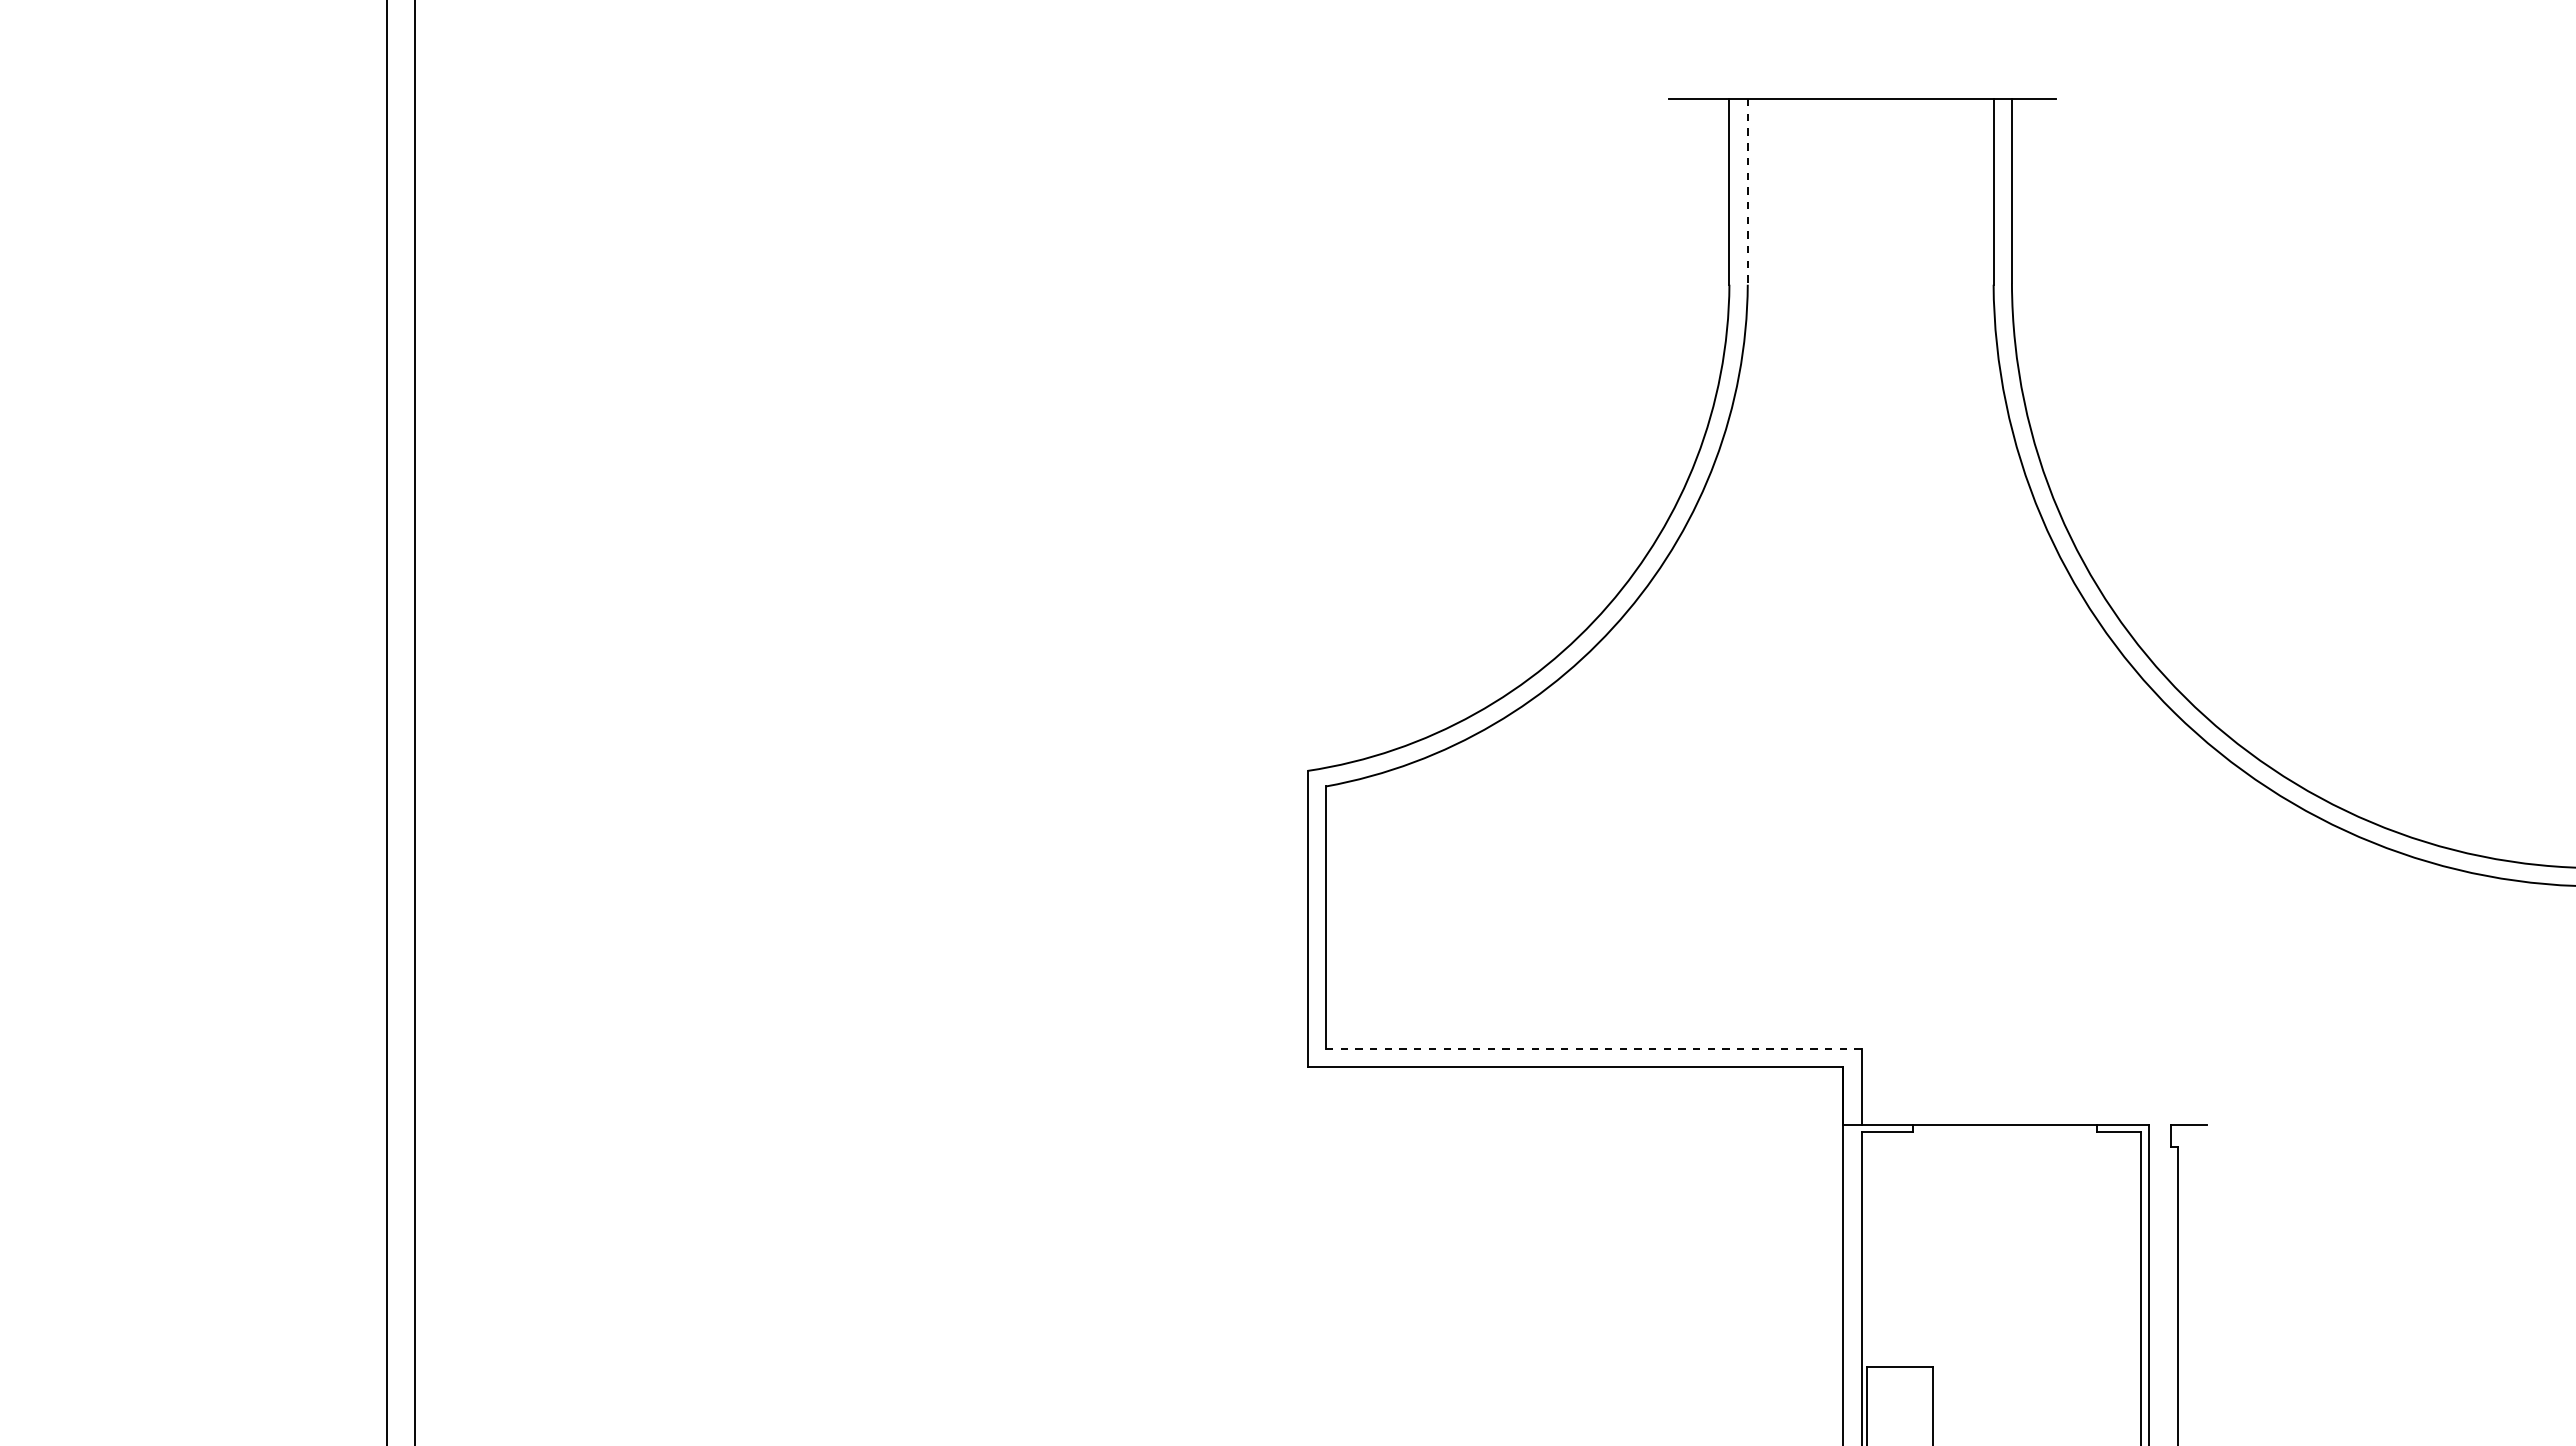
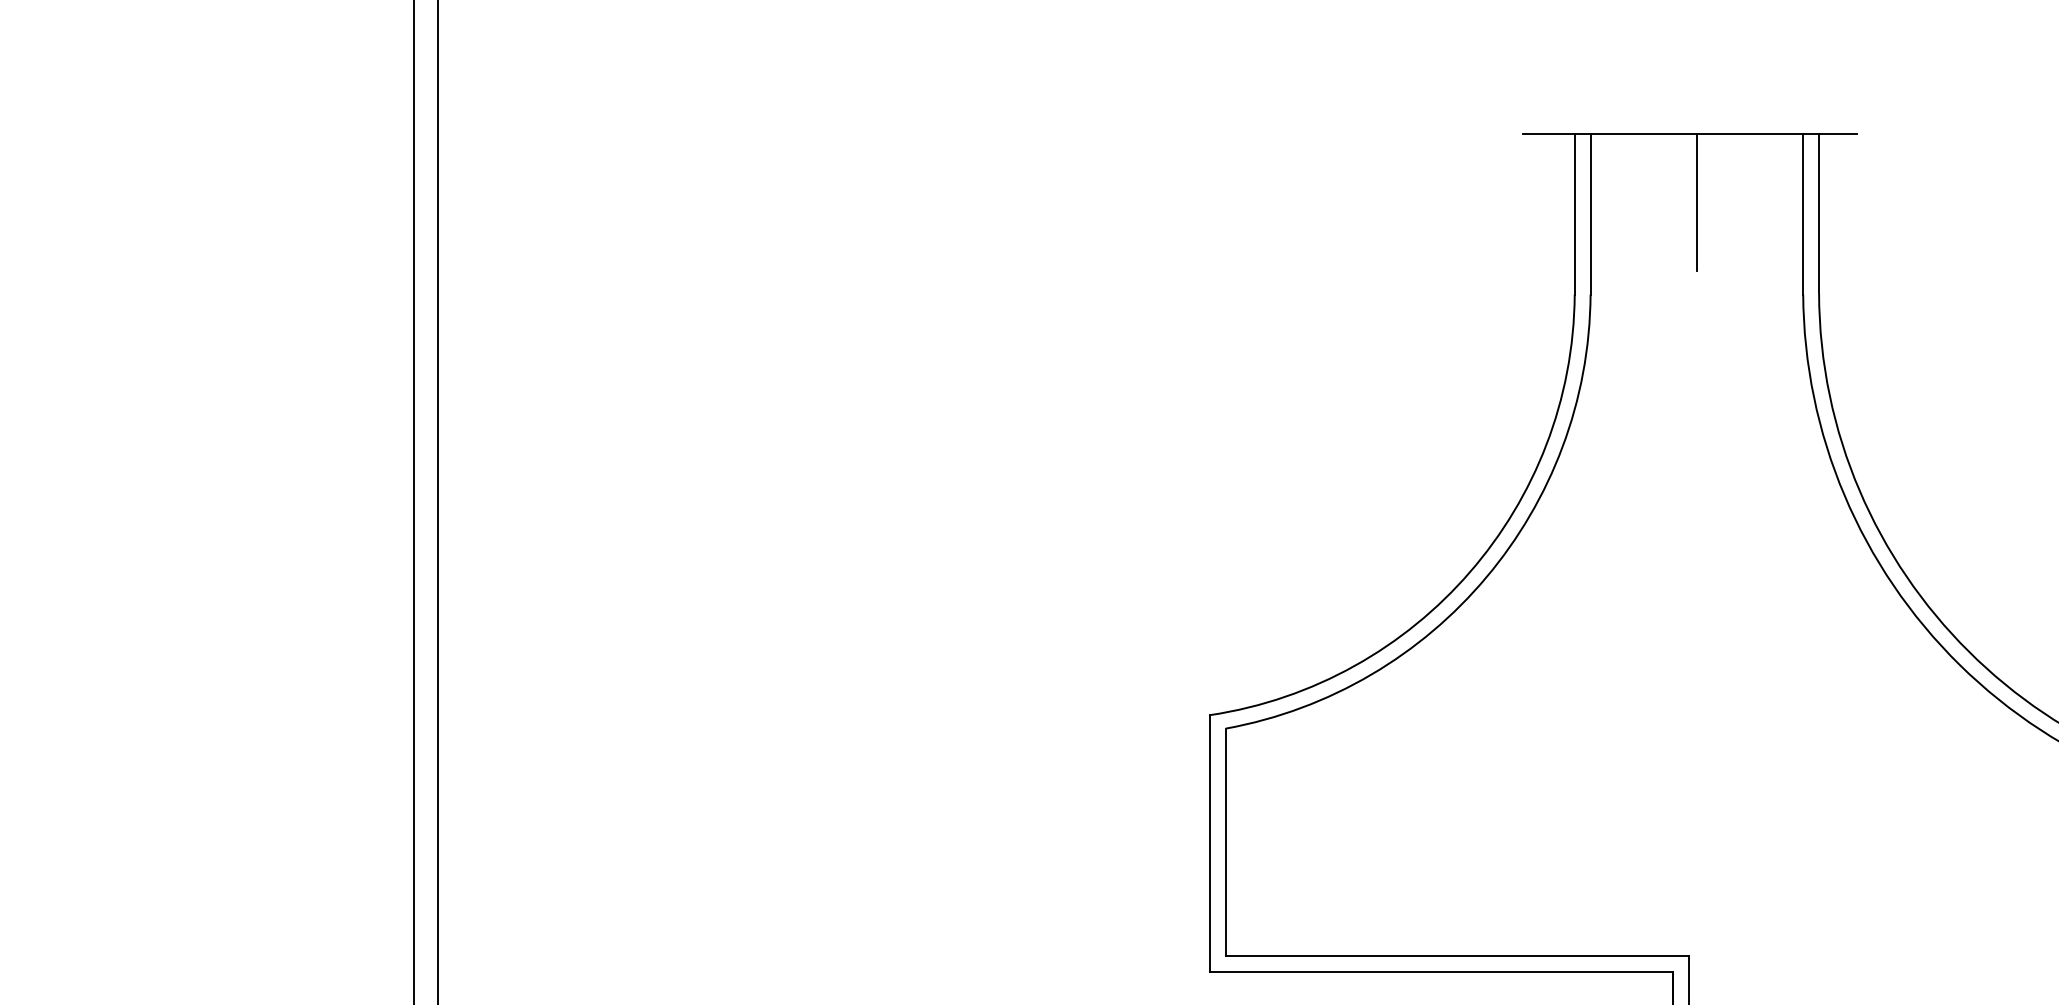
line: (1870, 178) -> (1696, 202), added
line: (1747, 191) -> (1590, 214), dashed -> solid
line: (1593, 1049) -> (1457, 956), dashed -> solid

